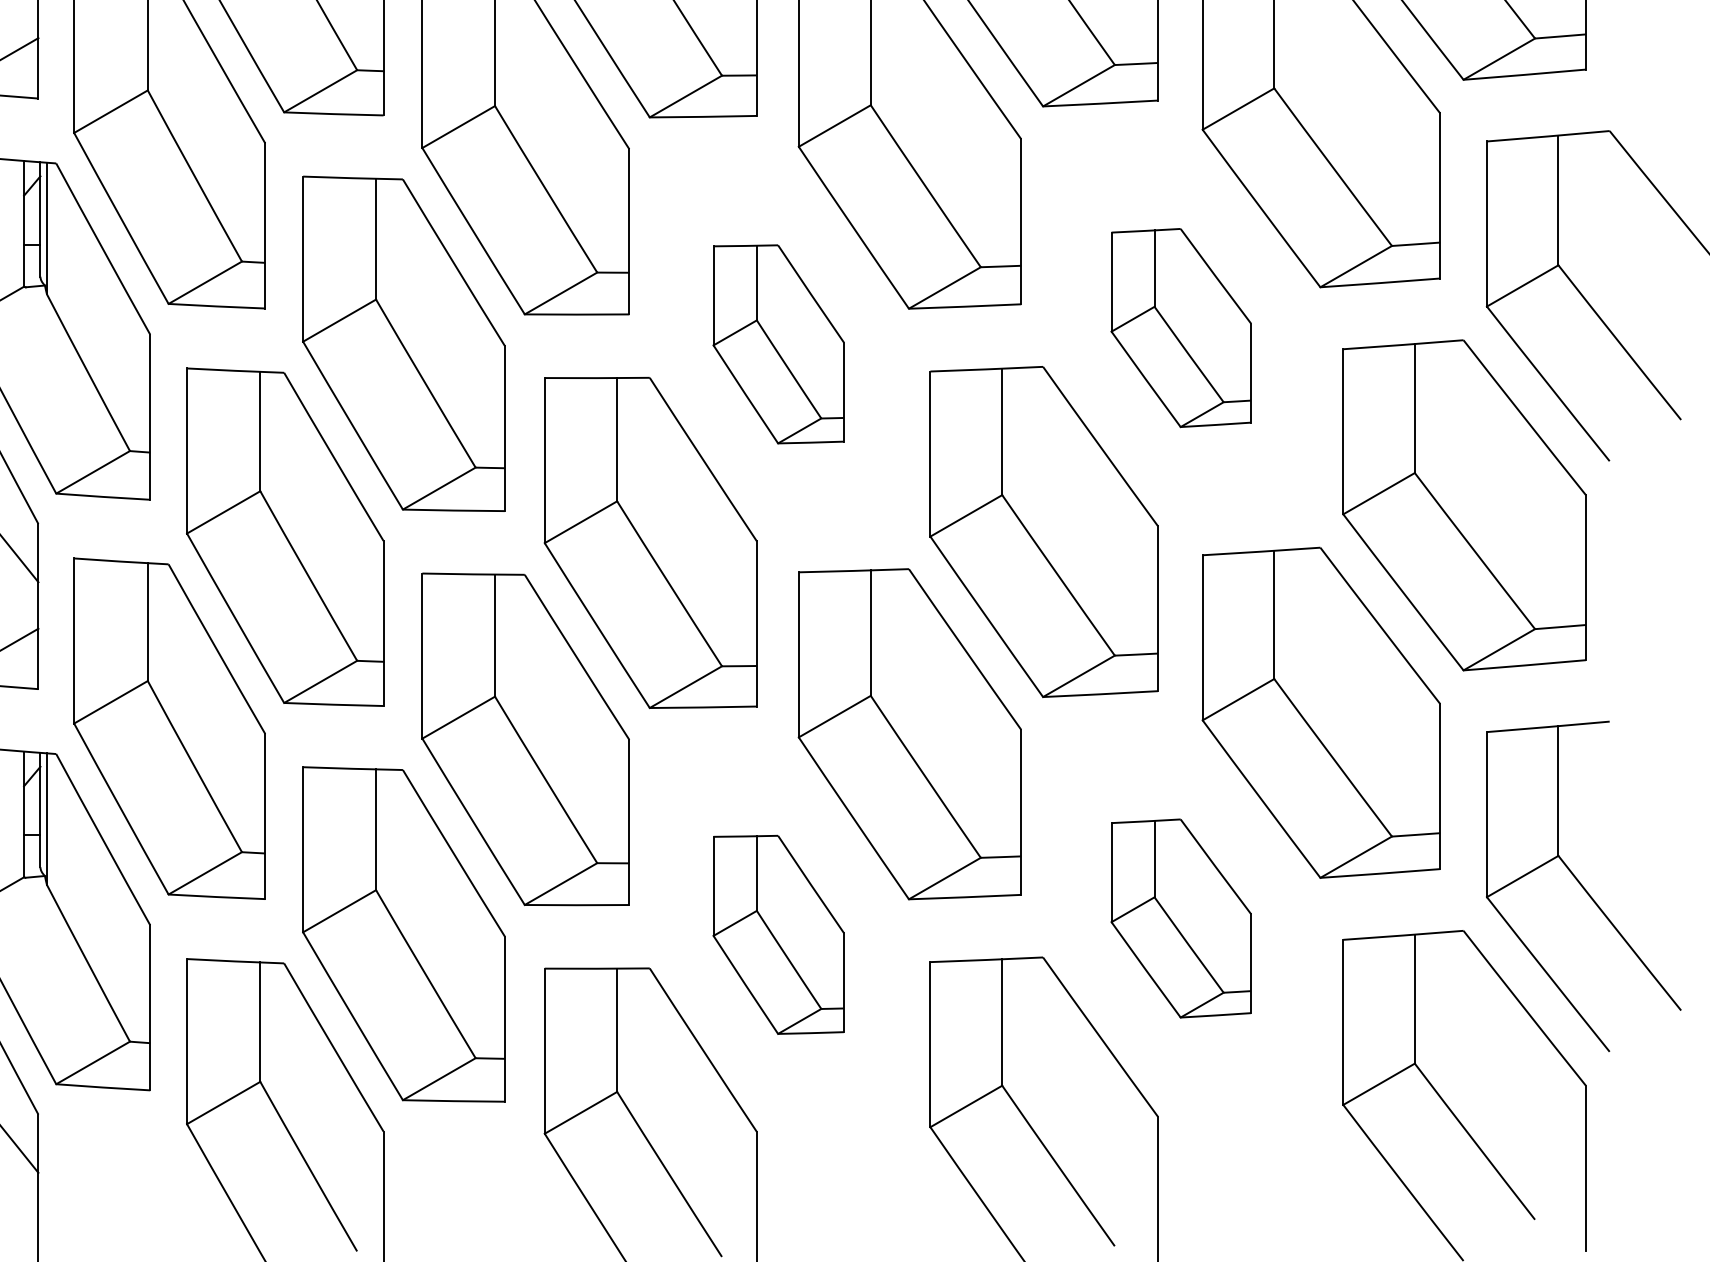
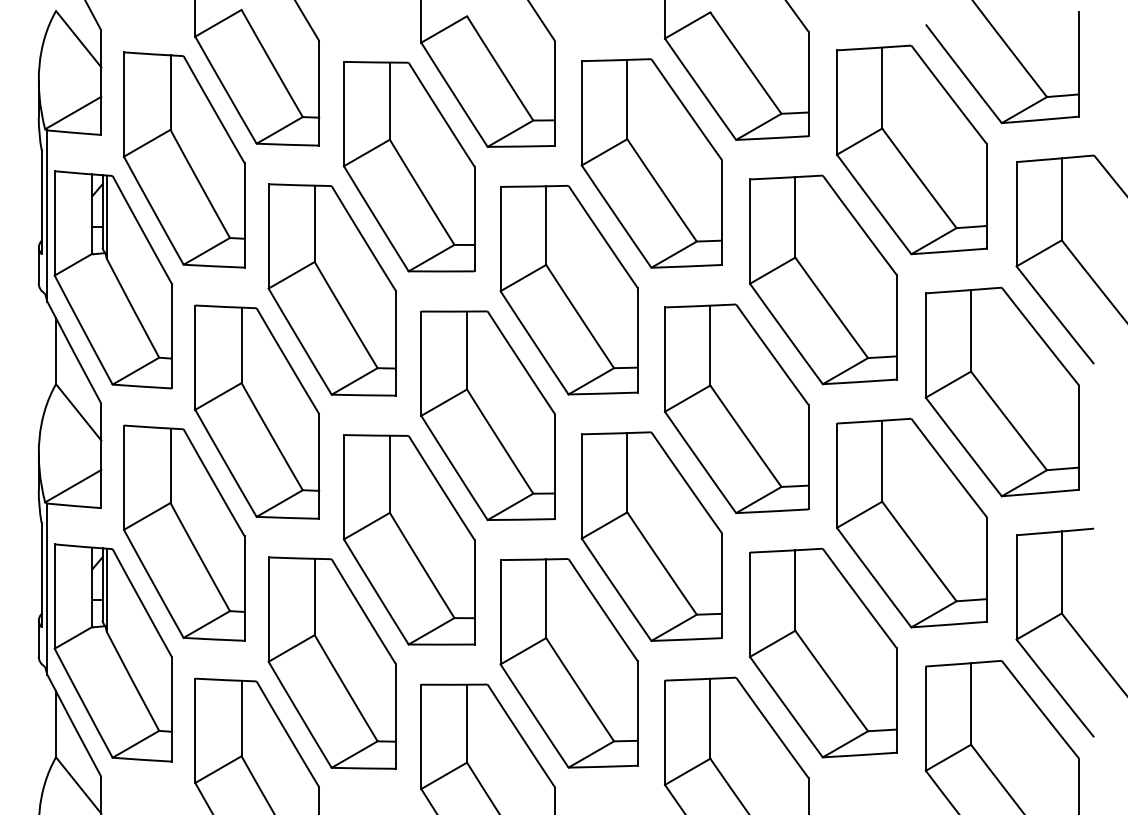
part: (1181, 327) -> (823, 279), size x1.67
part: (777, 344) -> (568, 290), size x1.67
part: (1181, 917) -> (823, 652), size x1.67
part: (777, 935) -> (568, 663), size x1.67

